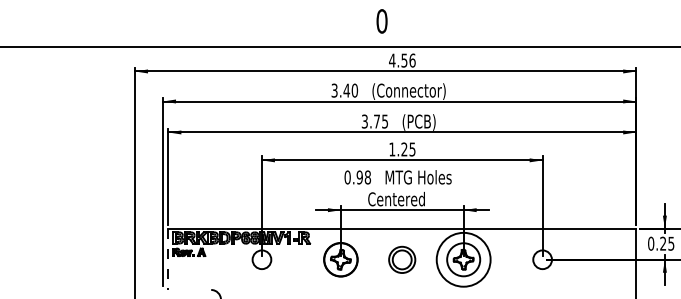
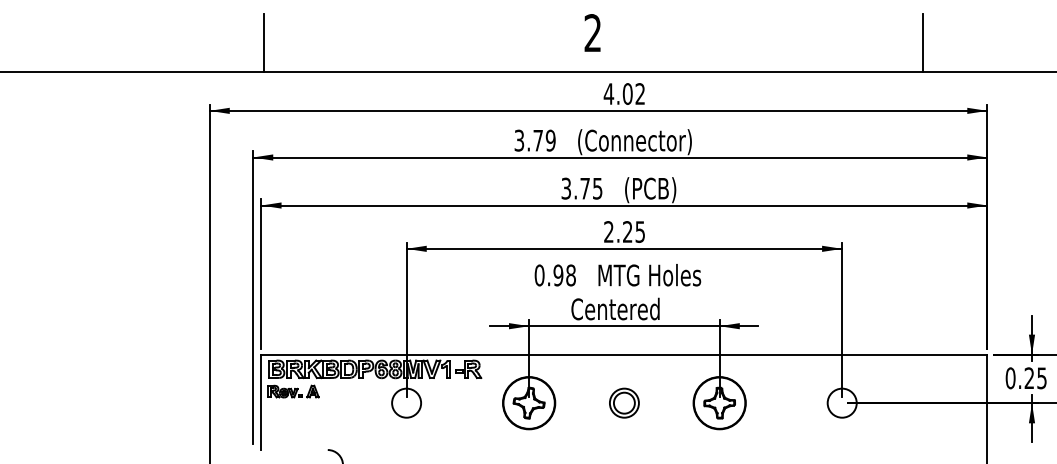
text: (381, 21) -> (592, 33), 0 -> 2
line: (170, 27) -> (264, 42), added
line: (594, 27) -> (922, 42), added
text: (408, 60) -> (634, 93), 4.56 -> 4.02
text: (350, 90) -> (544, 140), 3.40 -> 3.79
text: (392, 149) -> (609, 232), 1.25 -> 2.25
line: (168, 259) -> (261, 402), dashed -> solid
part: (402, 259) -> (624, 402), size x0.71
circle: (463, 259) -> (719, 402), size x0.62

